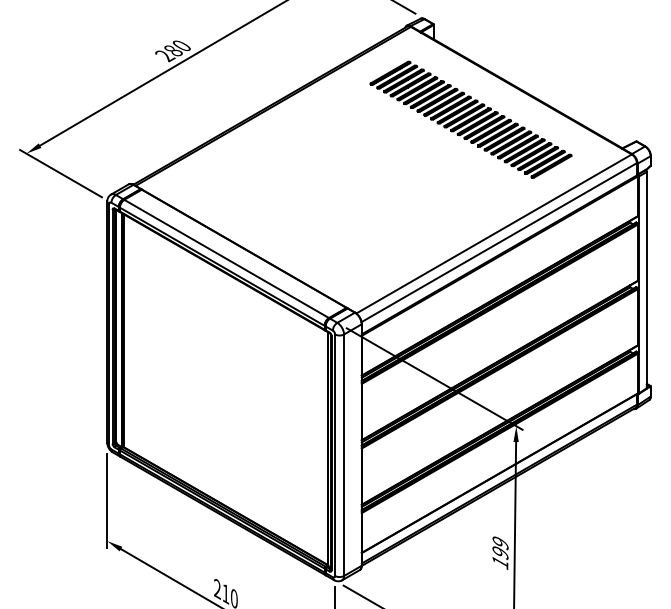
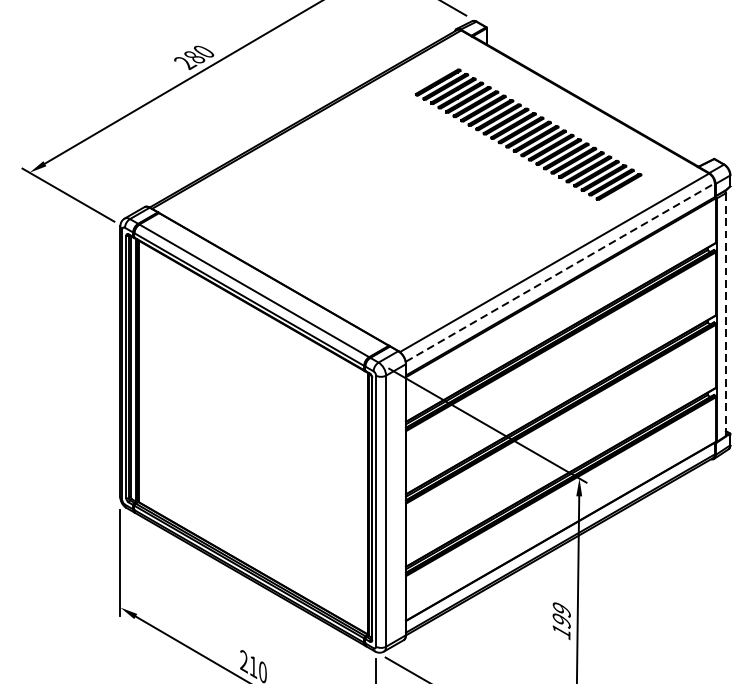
line: (499, 242) -> (560, 272), solid -> dashed
line: (646, 279) -> (725, 313), solid -> dashed

